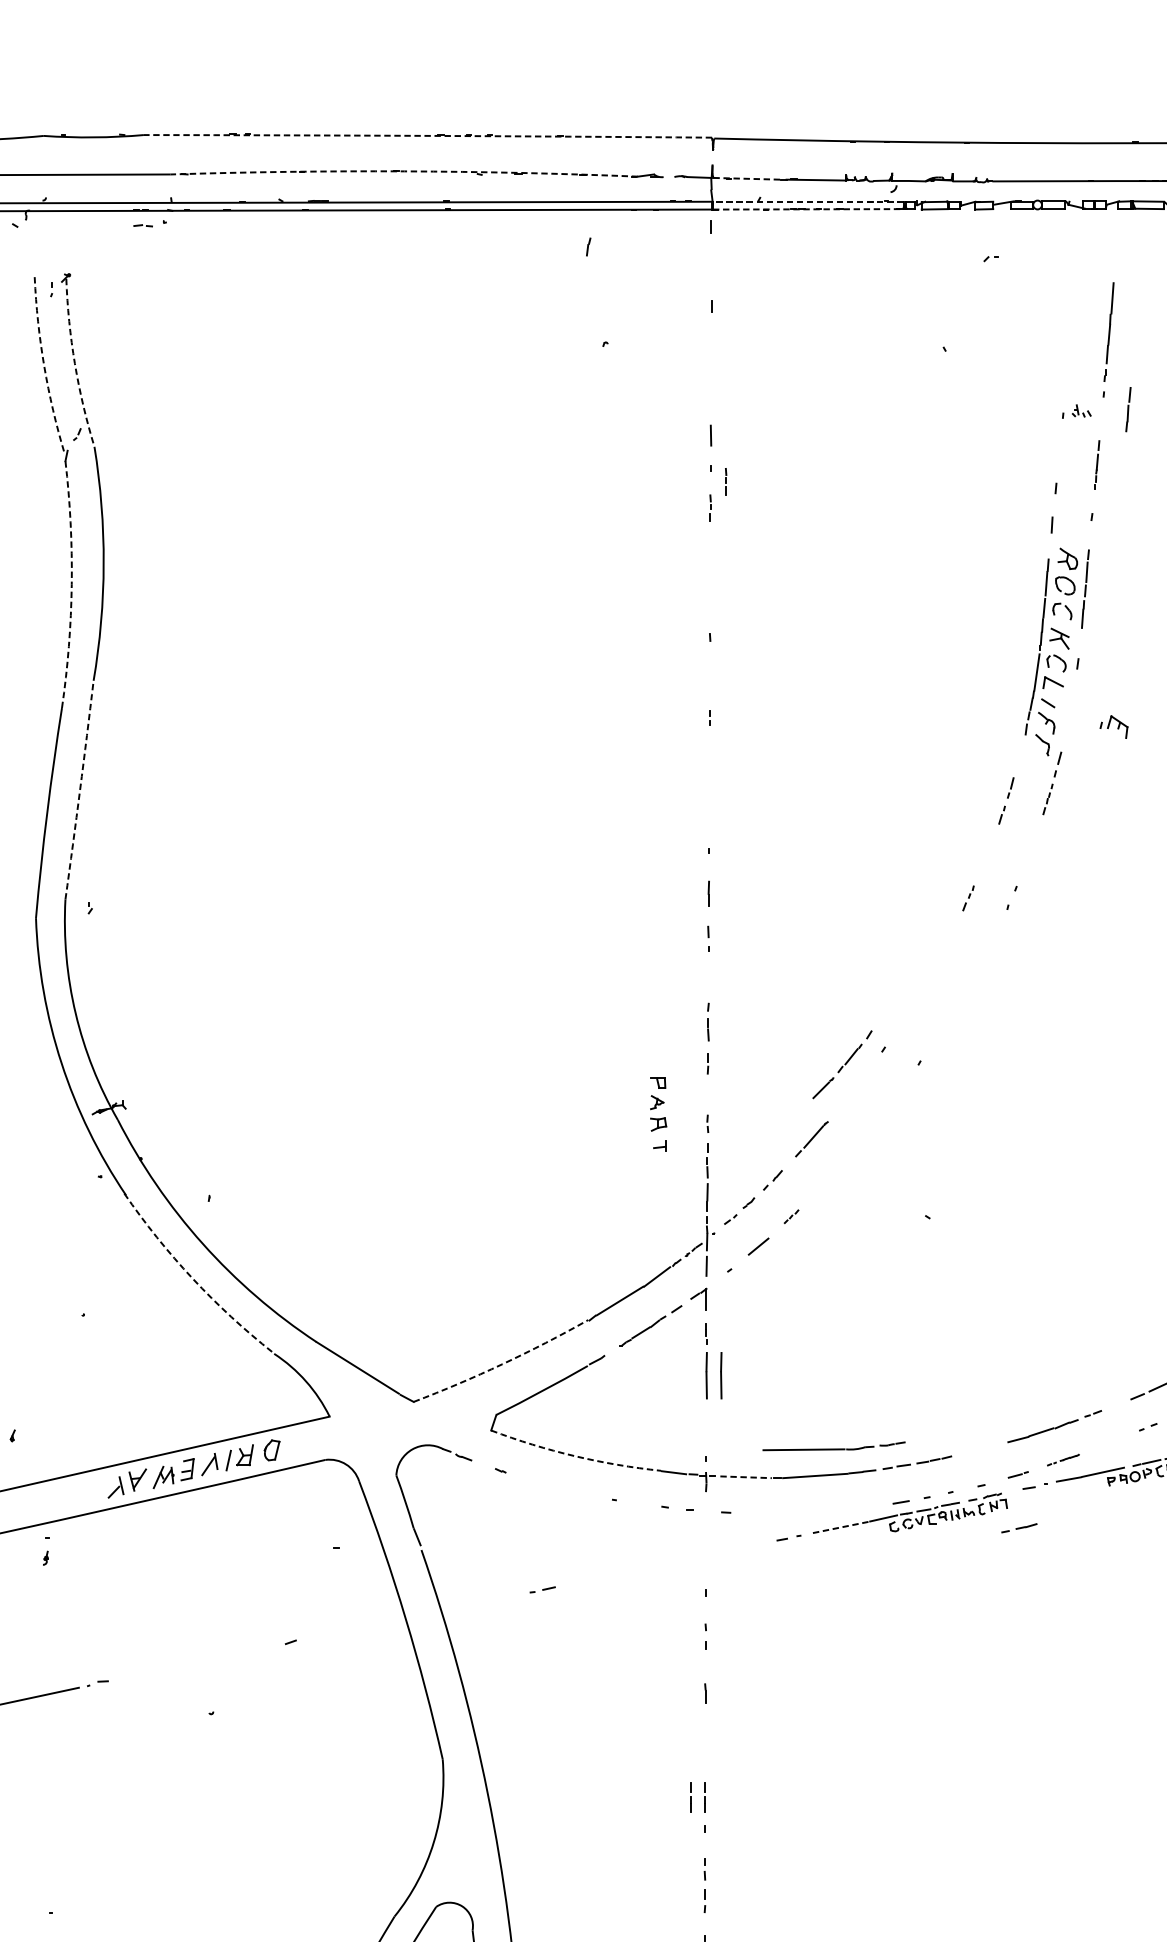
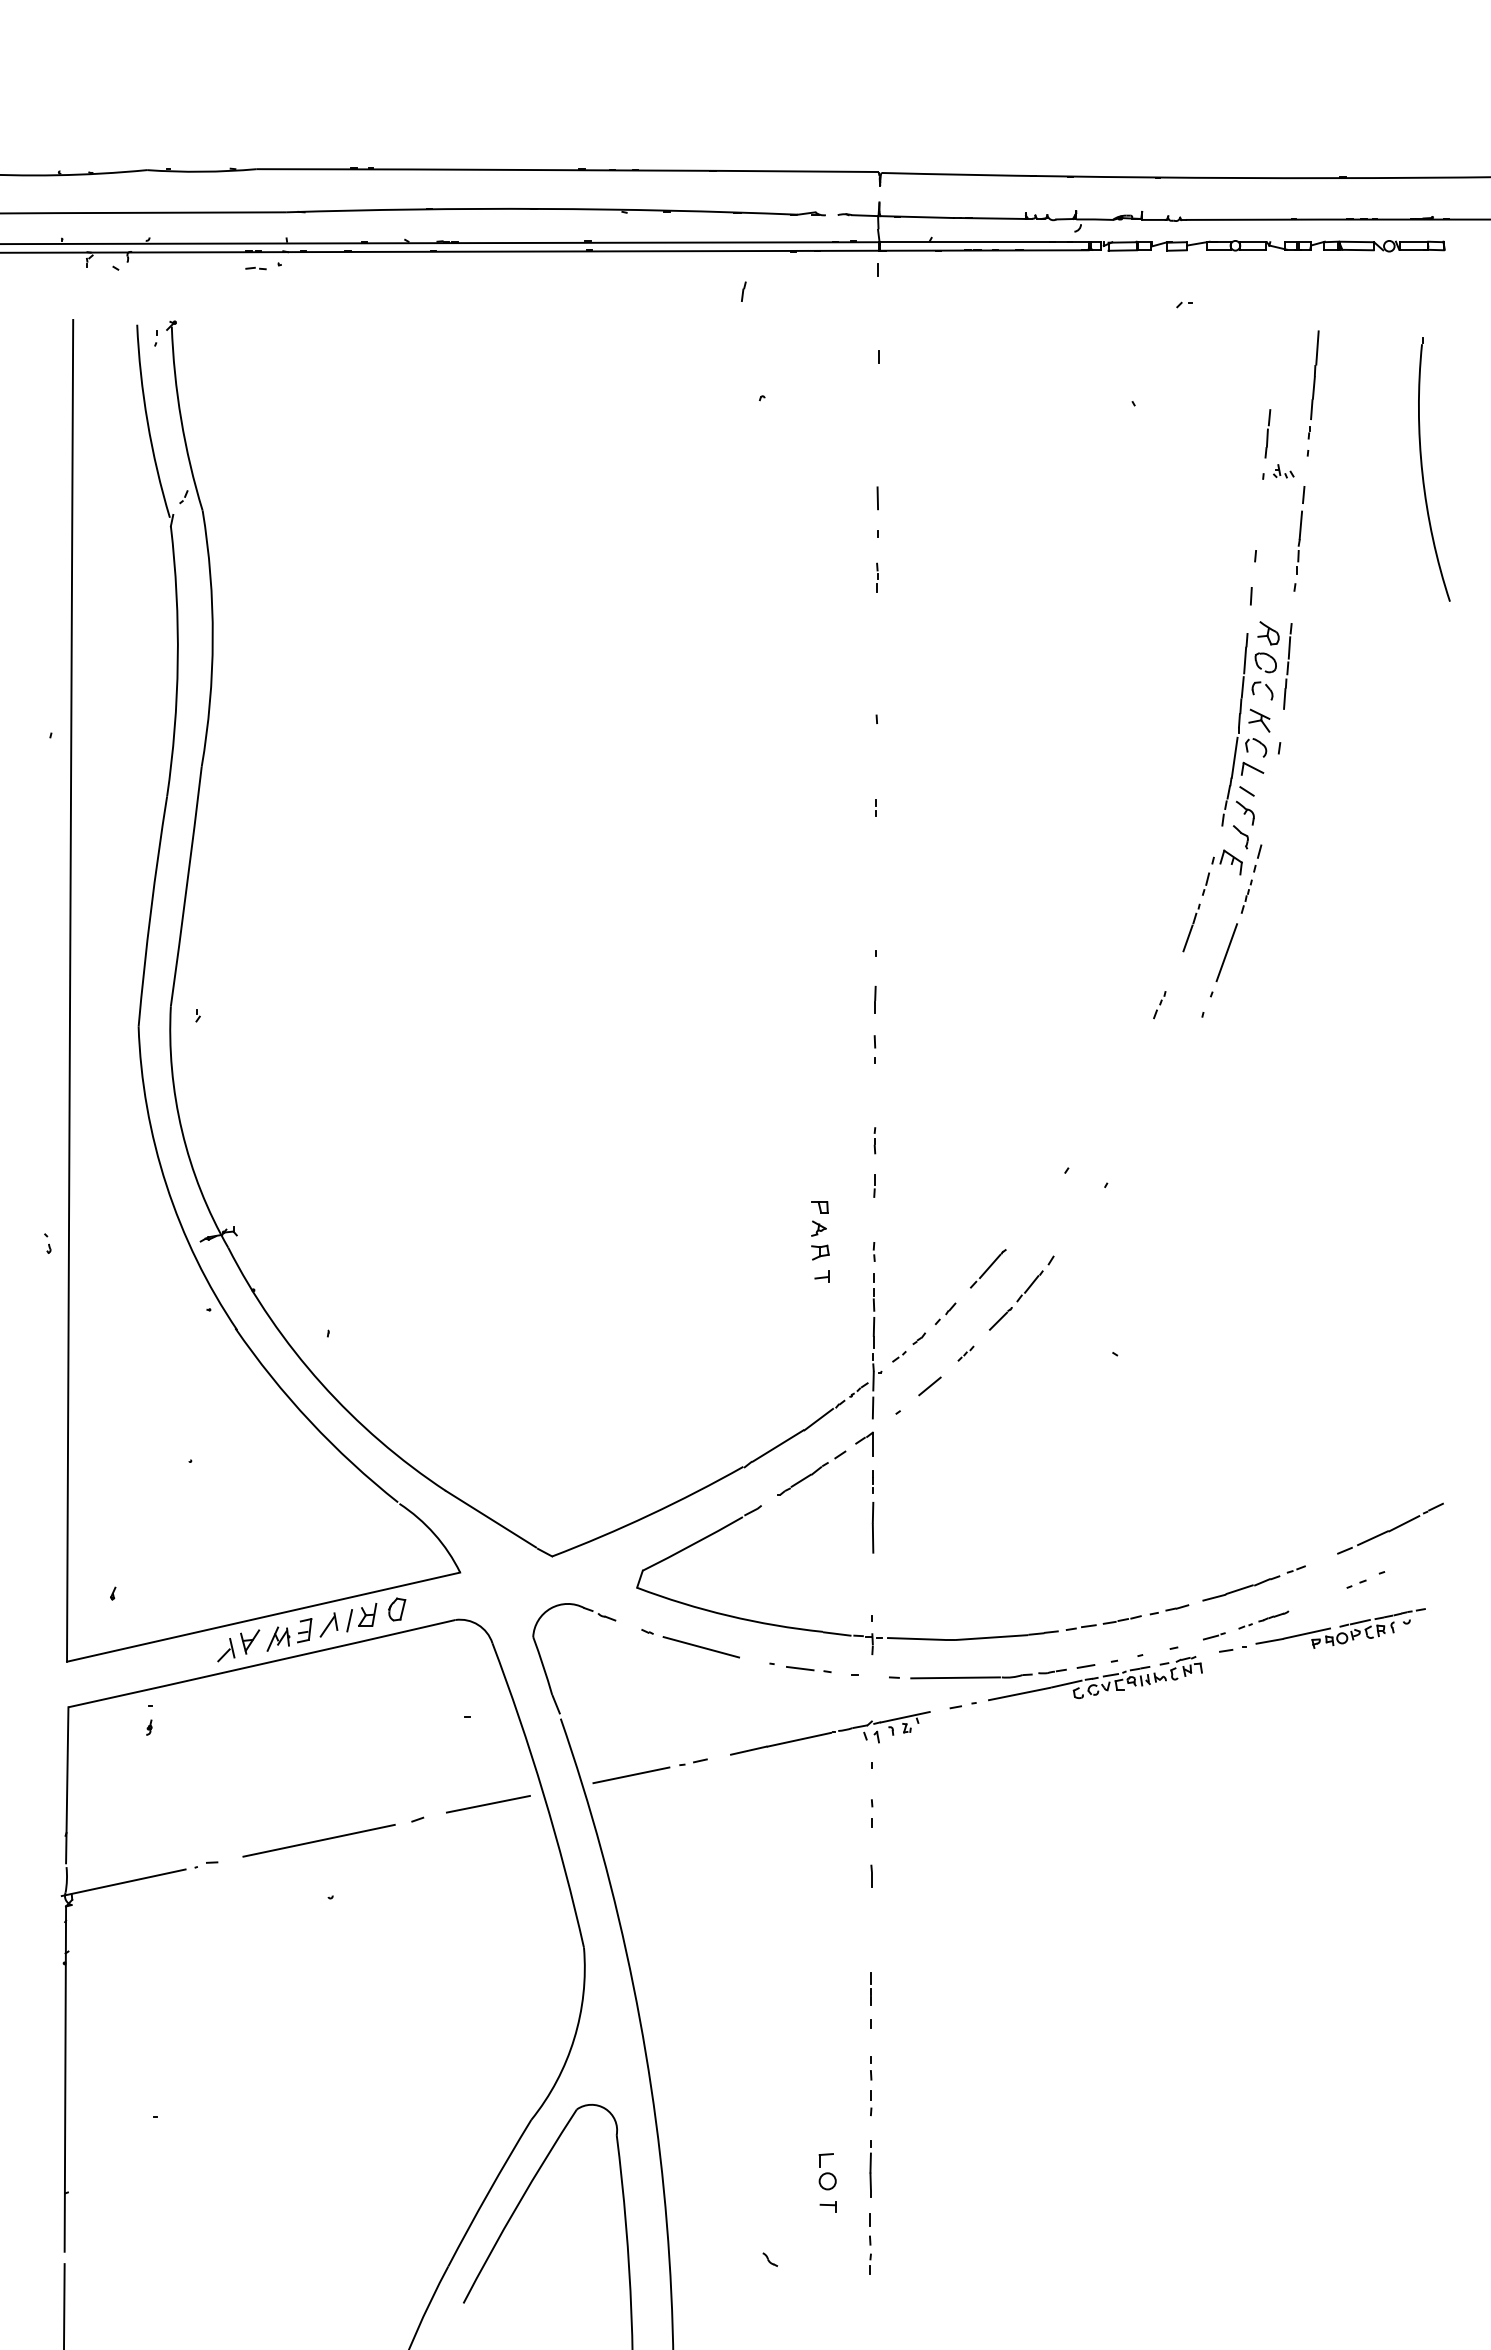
arc: (427, 136) -> (567, 170), dashed -> solid
arc: (404, 170) -> (542, 208), dashed -> solid
line: (747, 179) -> (917, 217), dashed -> solid
line: (807, 202) -> (983, 242), dashed -> solid
line: (808, 209) -> (984, 250), dashed -> solid
arc: (75, 363) -> (181, 419), dashed -> solid
arc: (44, 366) -> (147, 422), dashed -> solid
line: (1128, 409) -> (1267, 433), moved
part: (1097, 465) -> (1300, 530), size x1.67
line: (726, 481) -> (894, 548), removed
arc: (71, 584) -> (177, 661), dashed -> solid
part: (1113, 727) -> (1226, 862), moved
arc: (79, 790) -> (186, 886), dashed -> solid
line: (993, 837) -> (1187, 938), added
line: (1029, 850) -> (1226, 952), added
part: (708, 1022) -> (874, 1140), size x0.62
part: (842, 1064) -> (1021, 1292), moved
arc: (192, 1278) -> (310, 1421), dashed -> solid
arc: (502, 1364) -> (649, 1515), dashed -> solid
part: (720, 1375) -> (888, 1527), removed
part: (834, 1445) -> (988, 1673), moved
arc: (574, 1455) -> (728, 1615), dashed -> solid
part: (1063, 1459) -> (1263, 1619), size x1.43
line: (746, 1477) -> (916, 1639), dashed -> solid
line: (550, 1485) -> (701, 1647), added
line: (639, 1504) -> (799, 1668), added
line: (840, 1527) -> (1019, 1694), dashed -> solid
part: (1019, 1527) -> (1169, 1609), moved
part: (667, 1563) -> (830, 1733), added
line: (486, 1601) -> (631, 1775), added
line: (354, 1627) -> (487, 1803), added
line: (200, 1661) -> (318, 1840), added
line: (689, 1796) -> (854, 1988), removed

